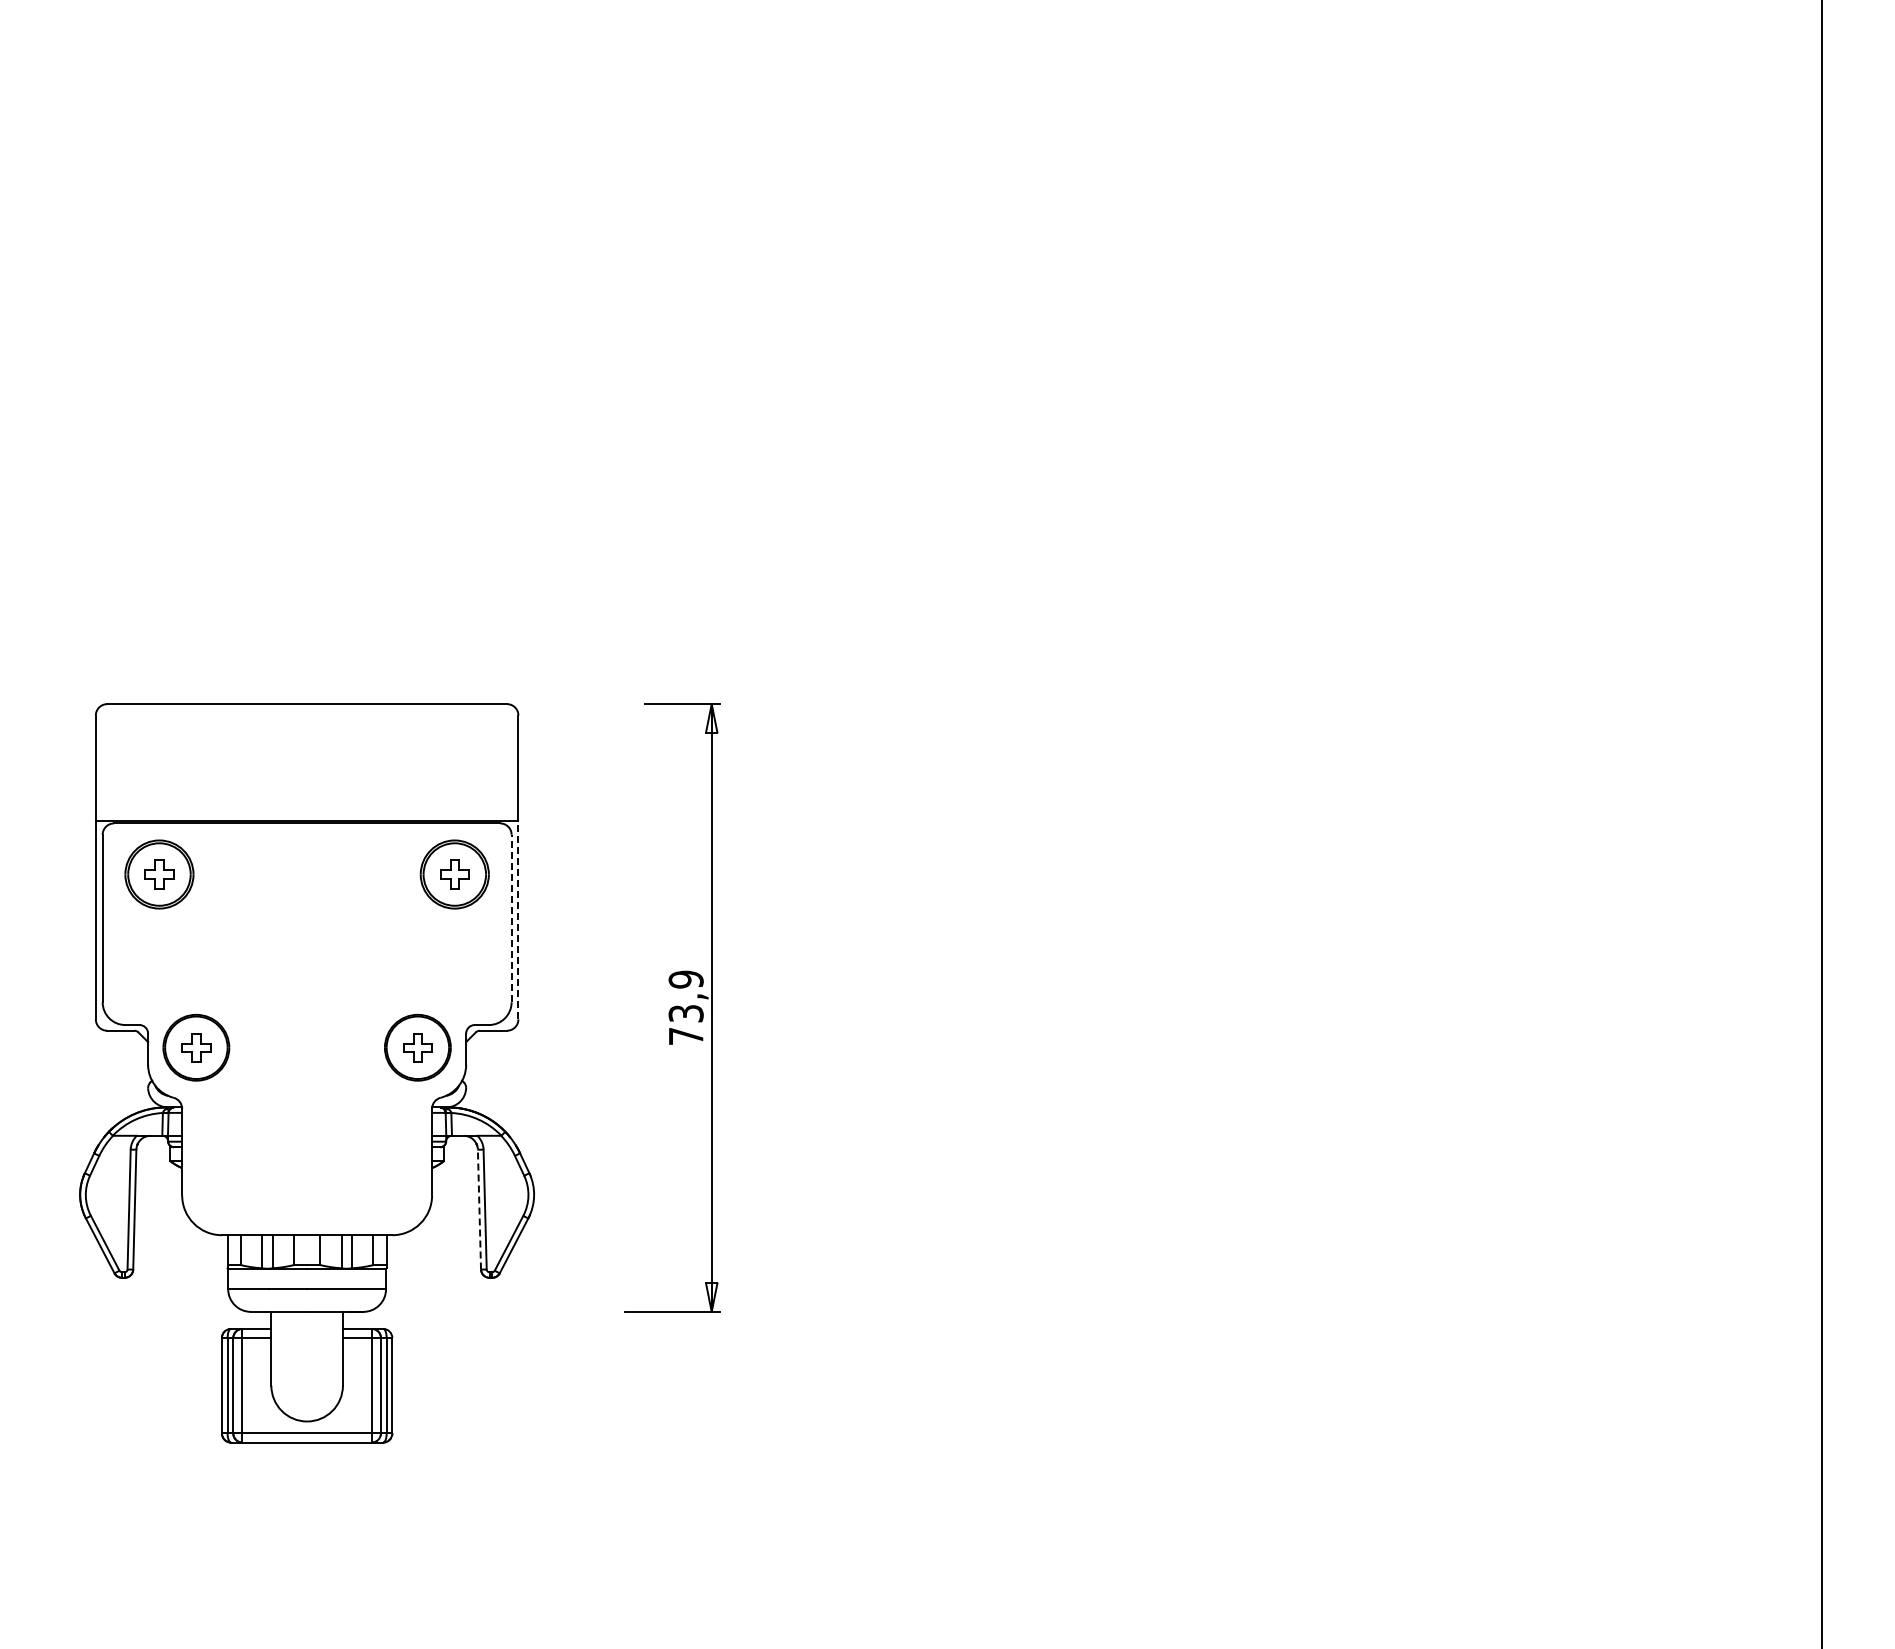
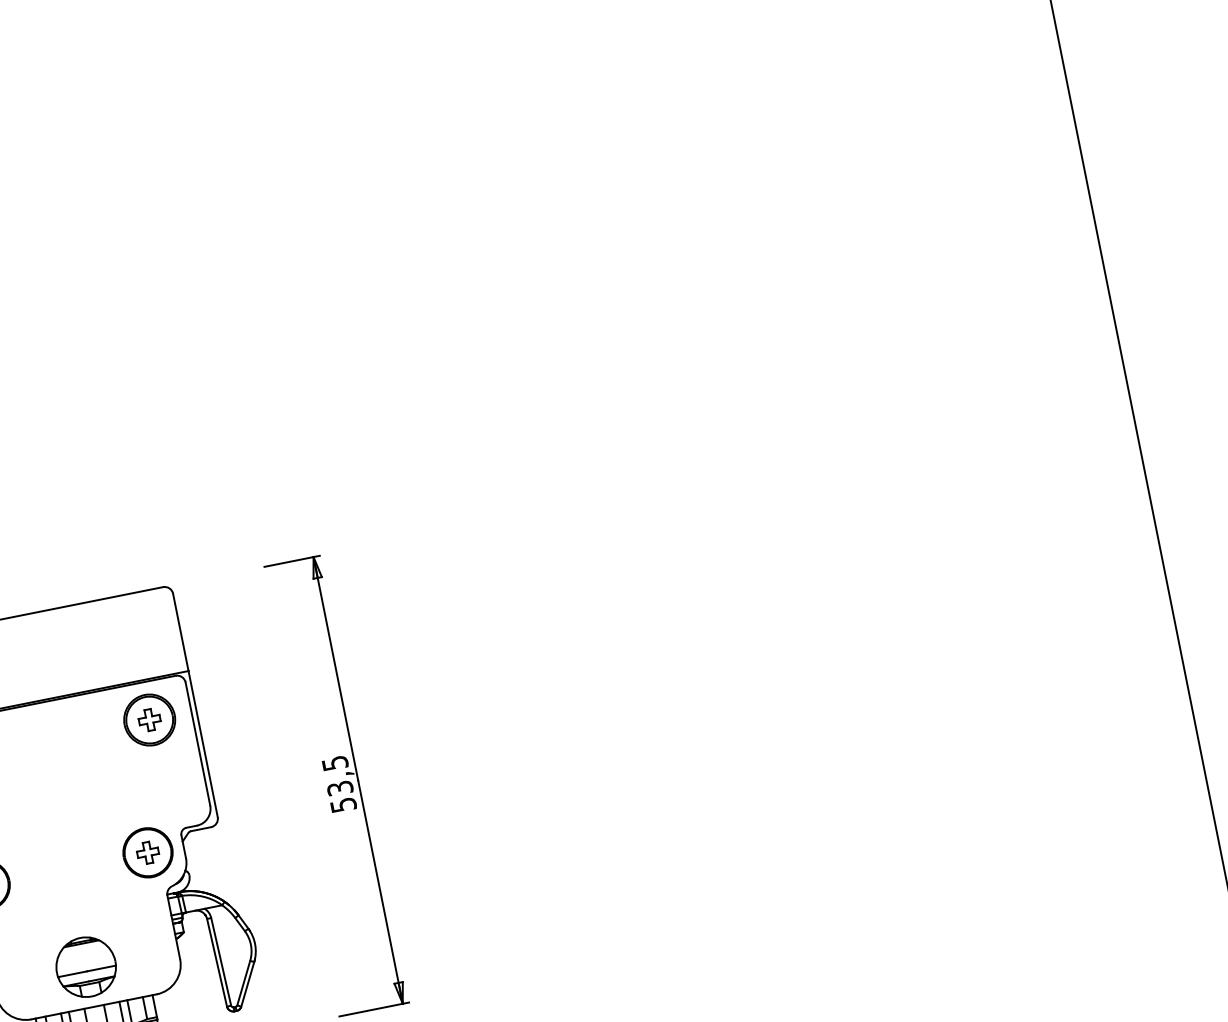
line: (511, 918) -> (197, 744), dashed -> solid
line: (518, 919) -> (203, 743), dashed -> solid
text: (685, 1007) -> (338, 783), 73,9 -> 53,5
part: (306, 1180) -> (85, 966), added
line: (479, 1209) -> (217, 962), dashed -> solid

